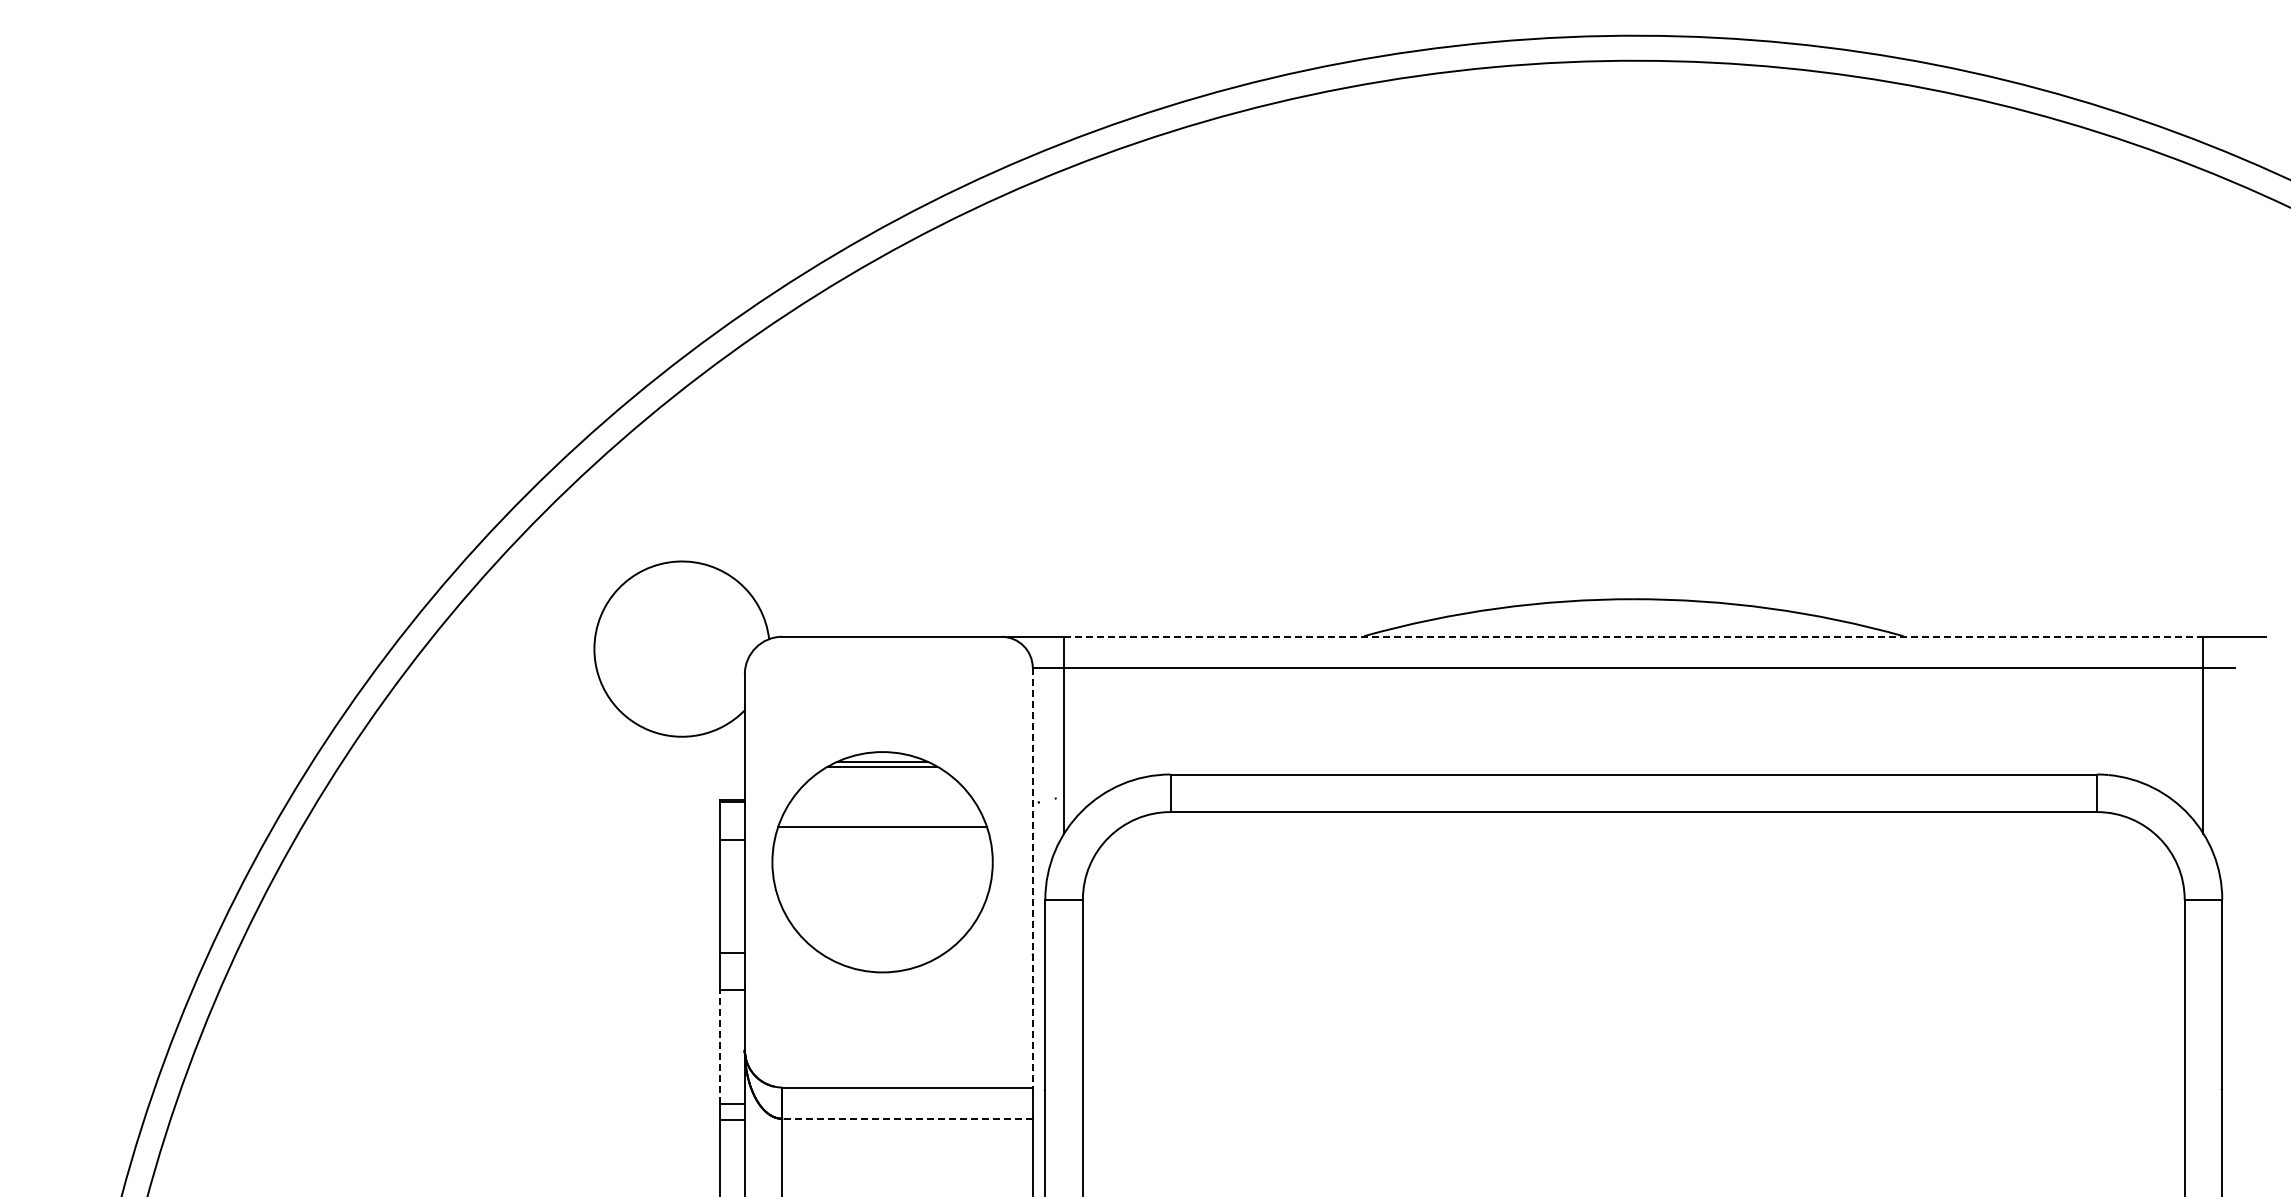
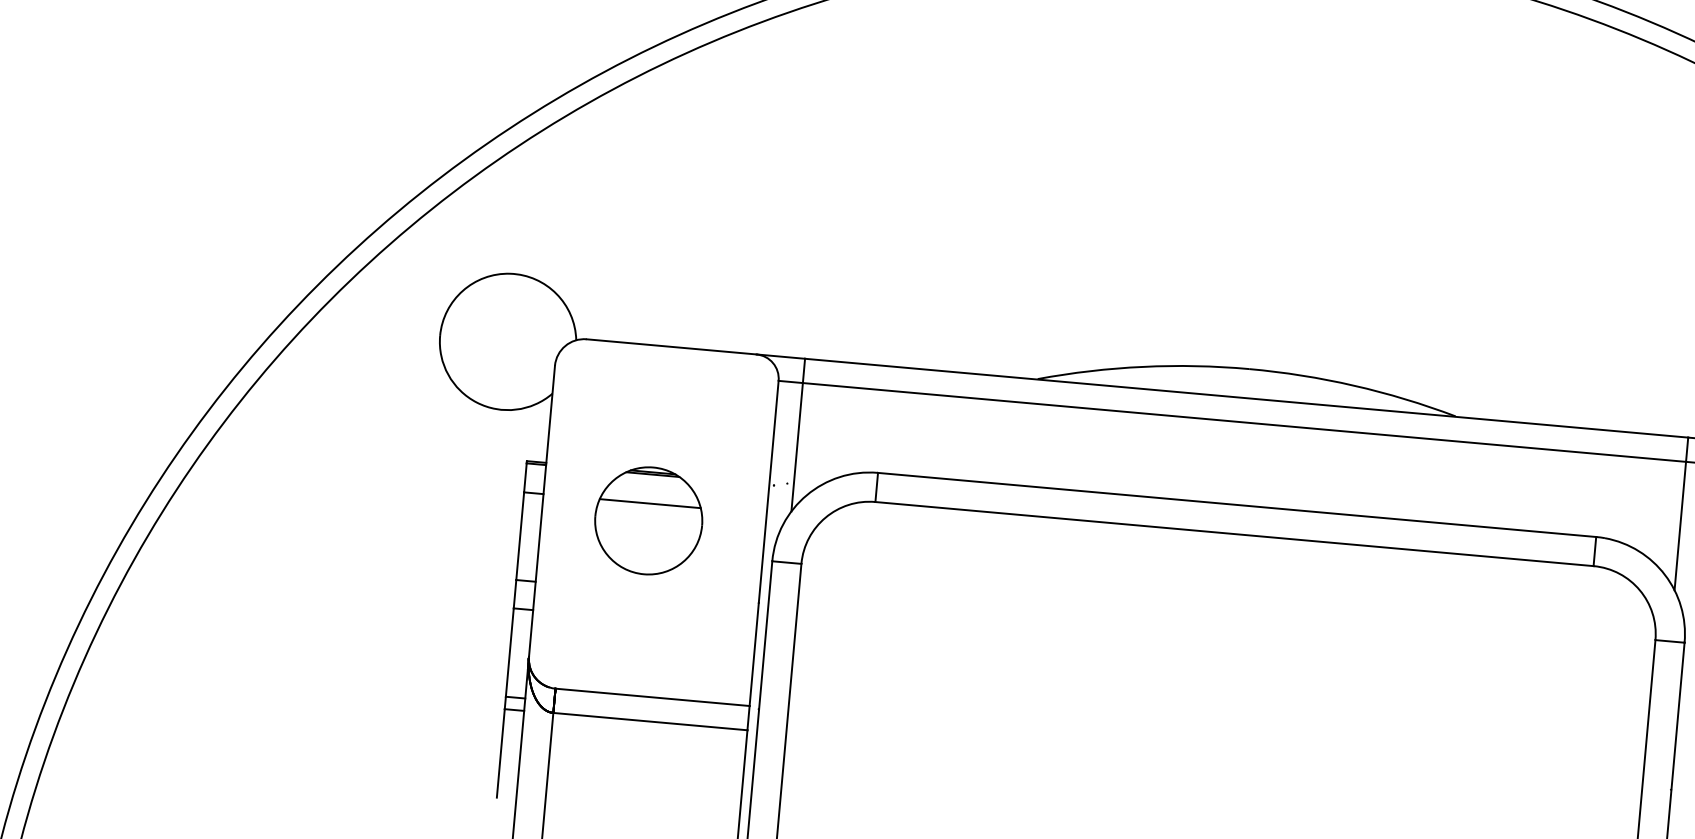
line: (1633, 636) -> (1246, 397), dashed -> solid
part: (882, 861) -> (648, 520), size x0.62
line: (1032, 877) -> (763, 543), dashed -> solid
line: (719, 1046) -> (509, 652), dashed -> solid
line: (907, 1118) -> (650, 721), dashed -> solid

